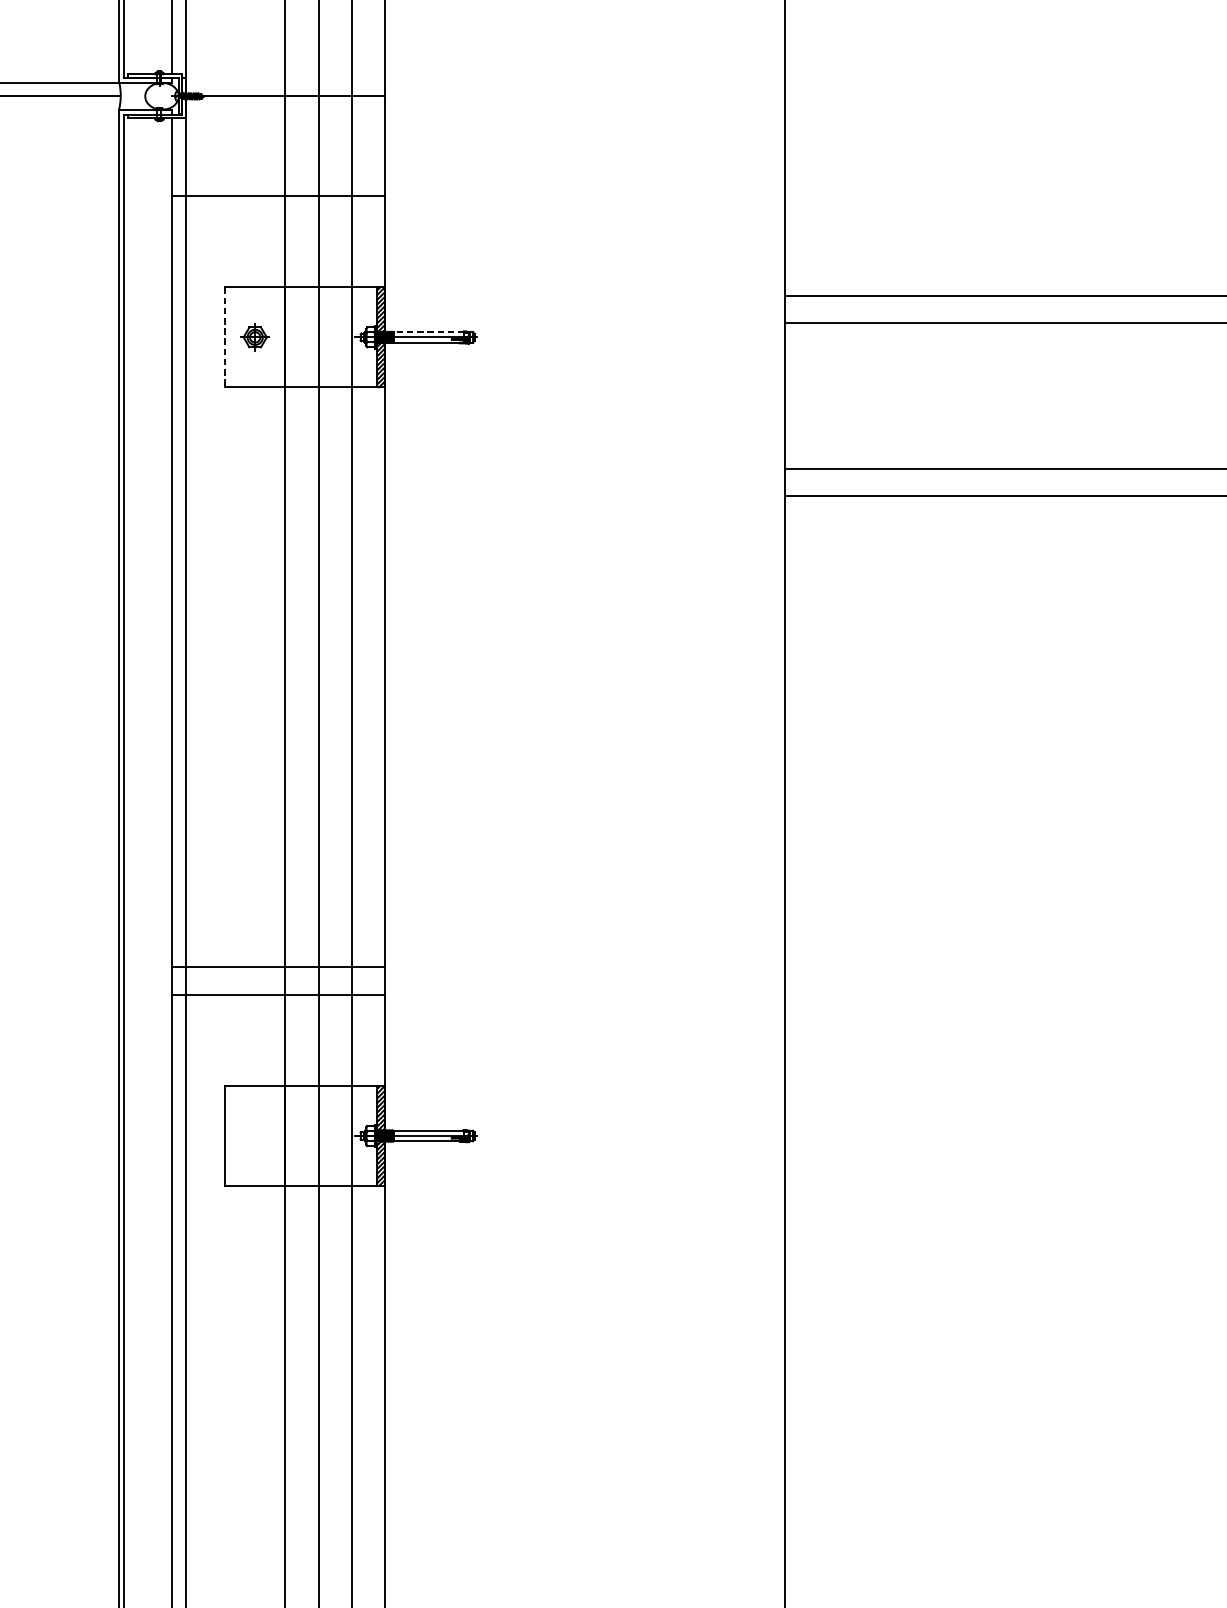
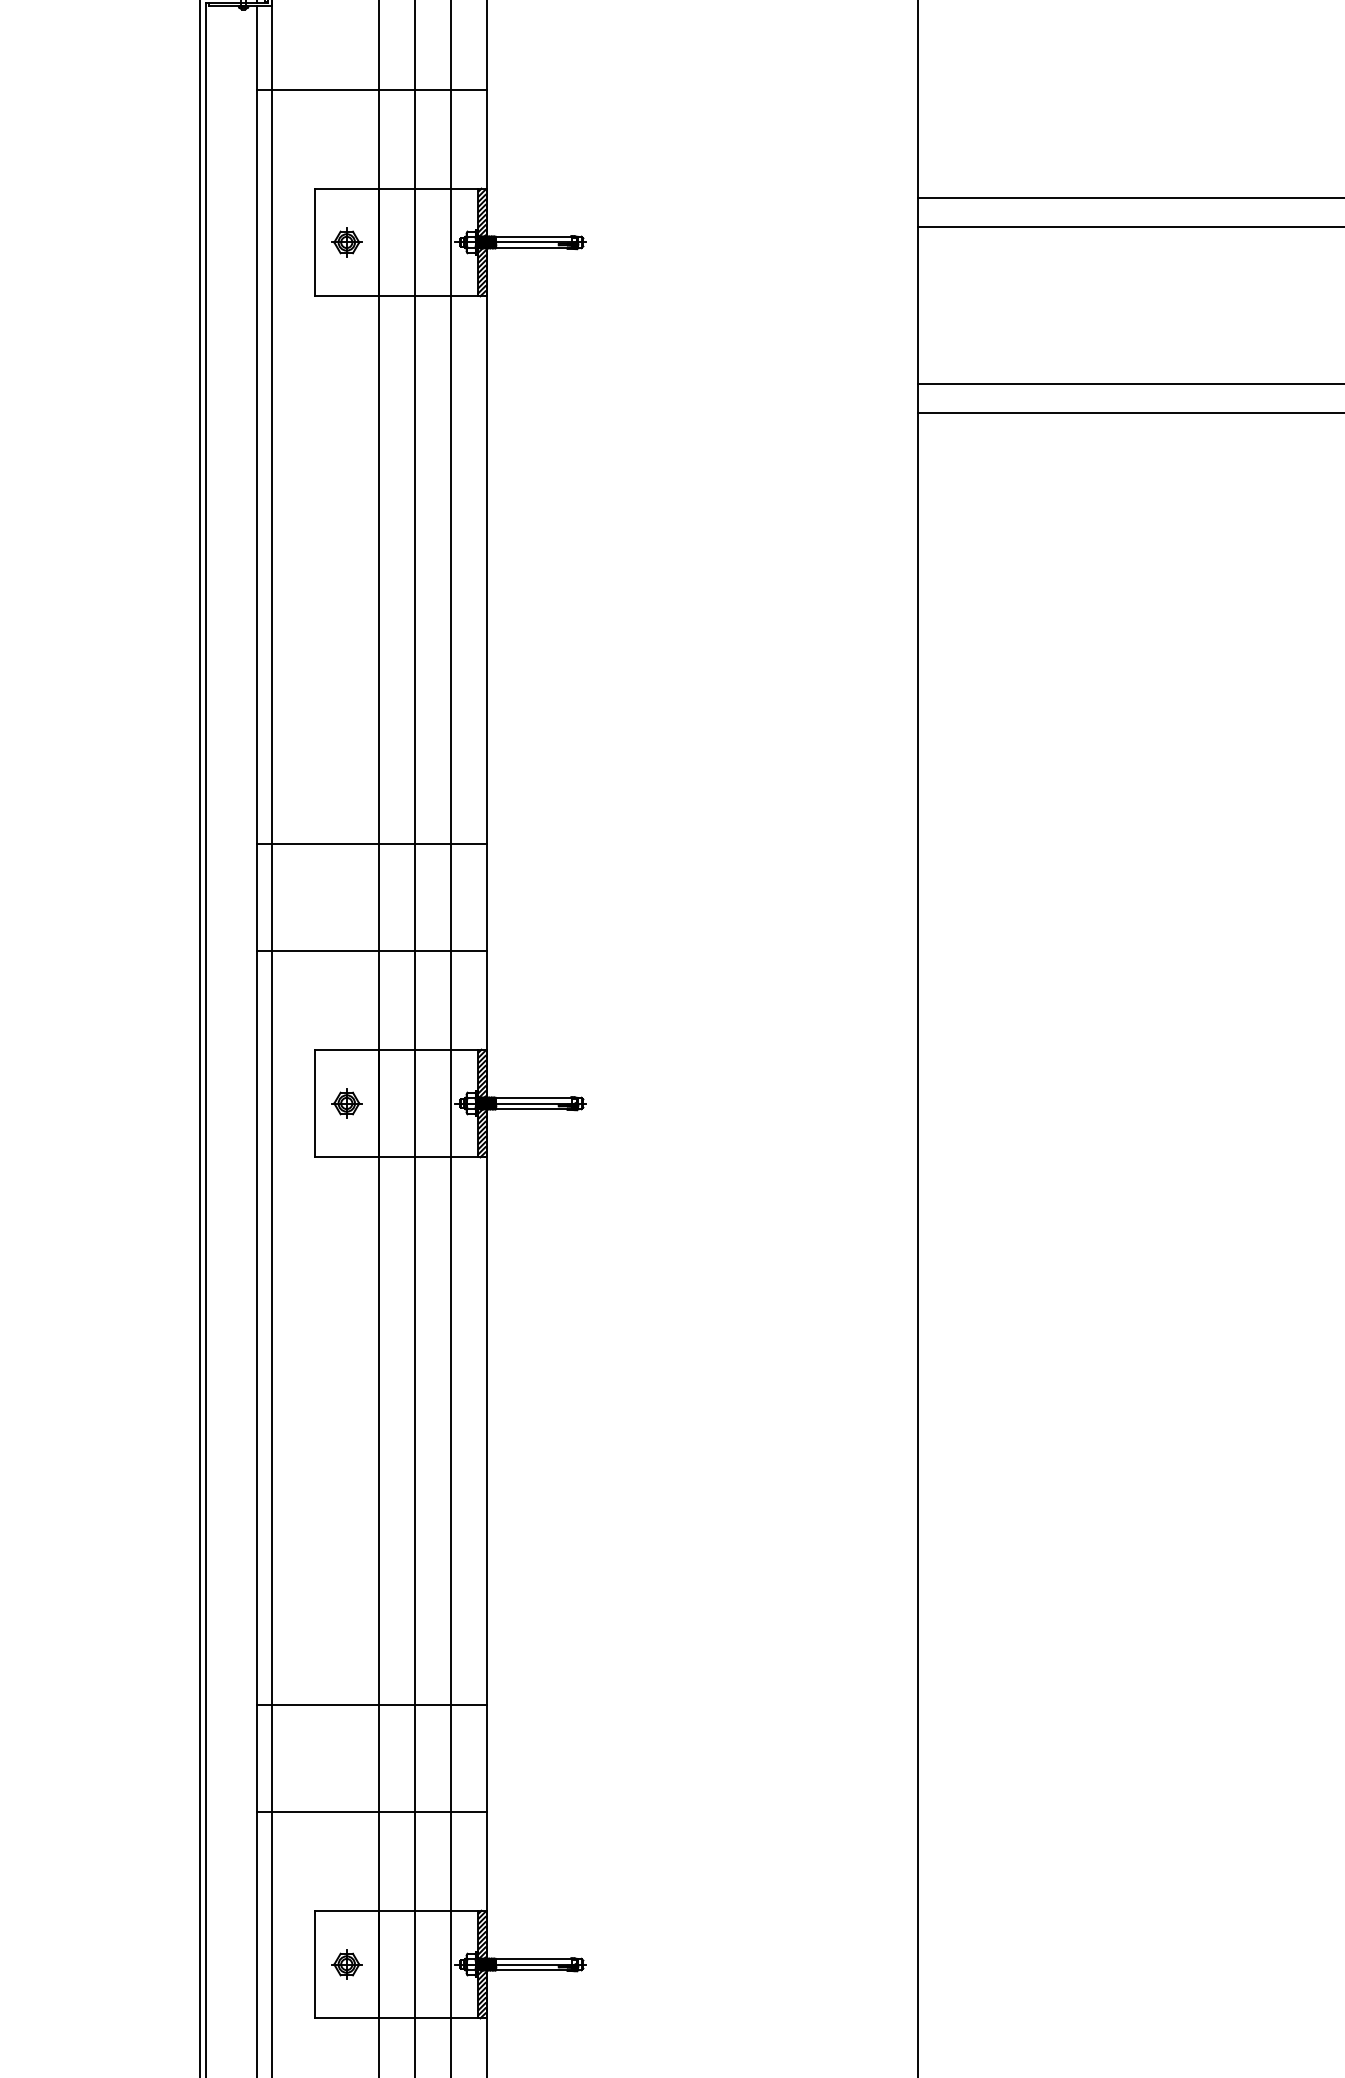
line: (428, 331) -> (533, 236), dashed -> solid
line: (225, 337) -> (314, 242), dashed -> solid
line: (279, 967) -> (372, 843), moved
part: (254, 1135) -> (346, 1103), added

